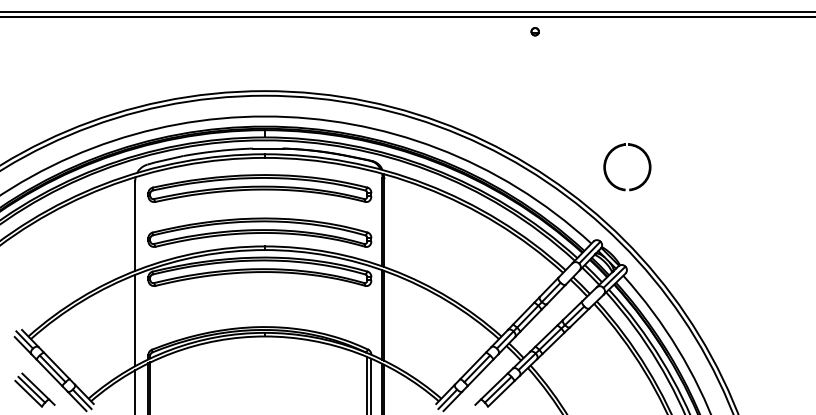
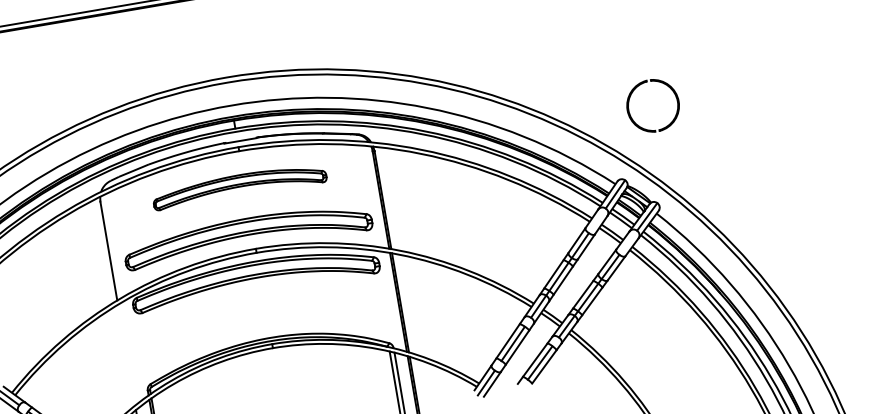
part: (633, 187) -> (663, 126), moved
part: (259, 188) -> (238, 185), size x0.7
line: (135, 320) -> (127, 354), removed

